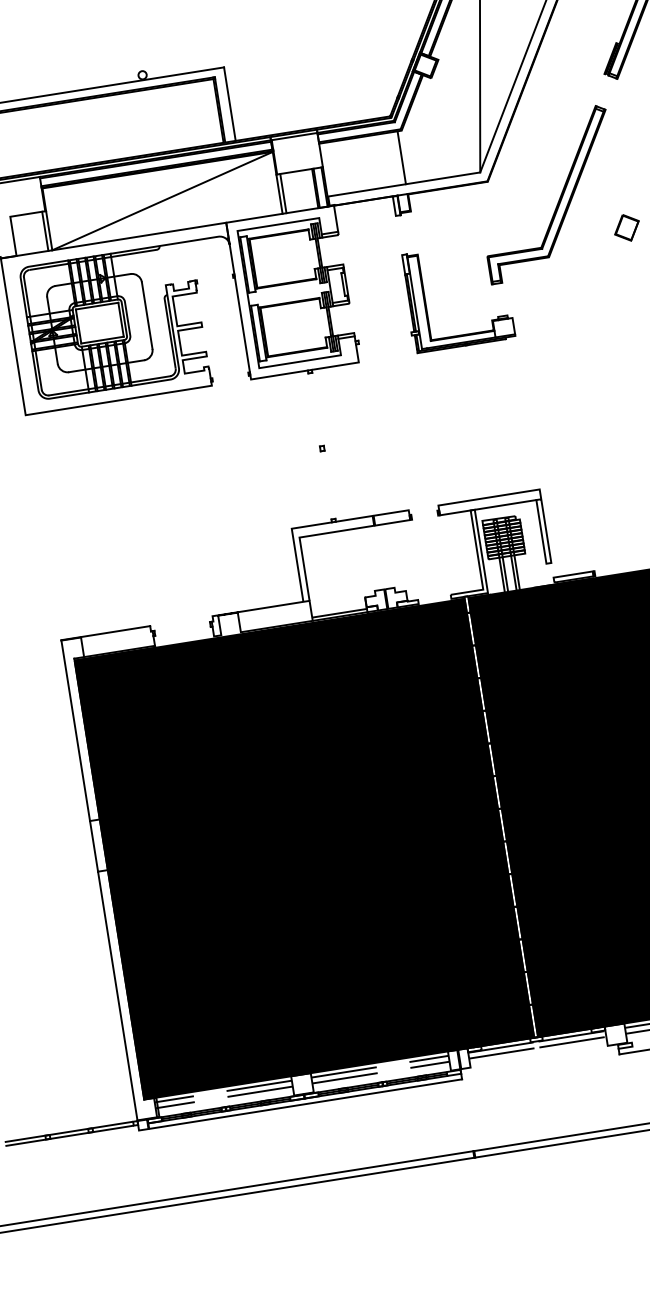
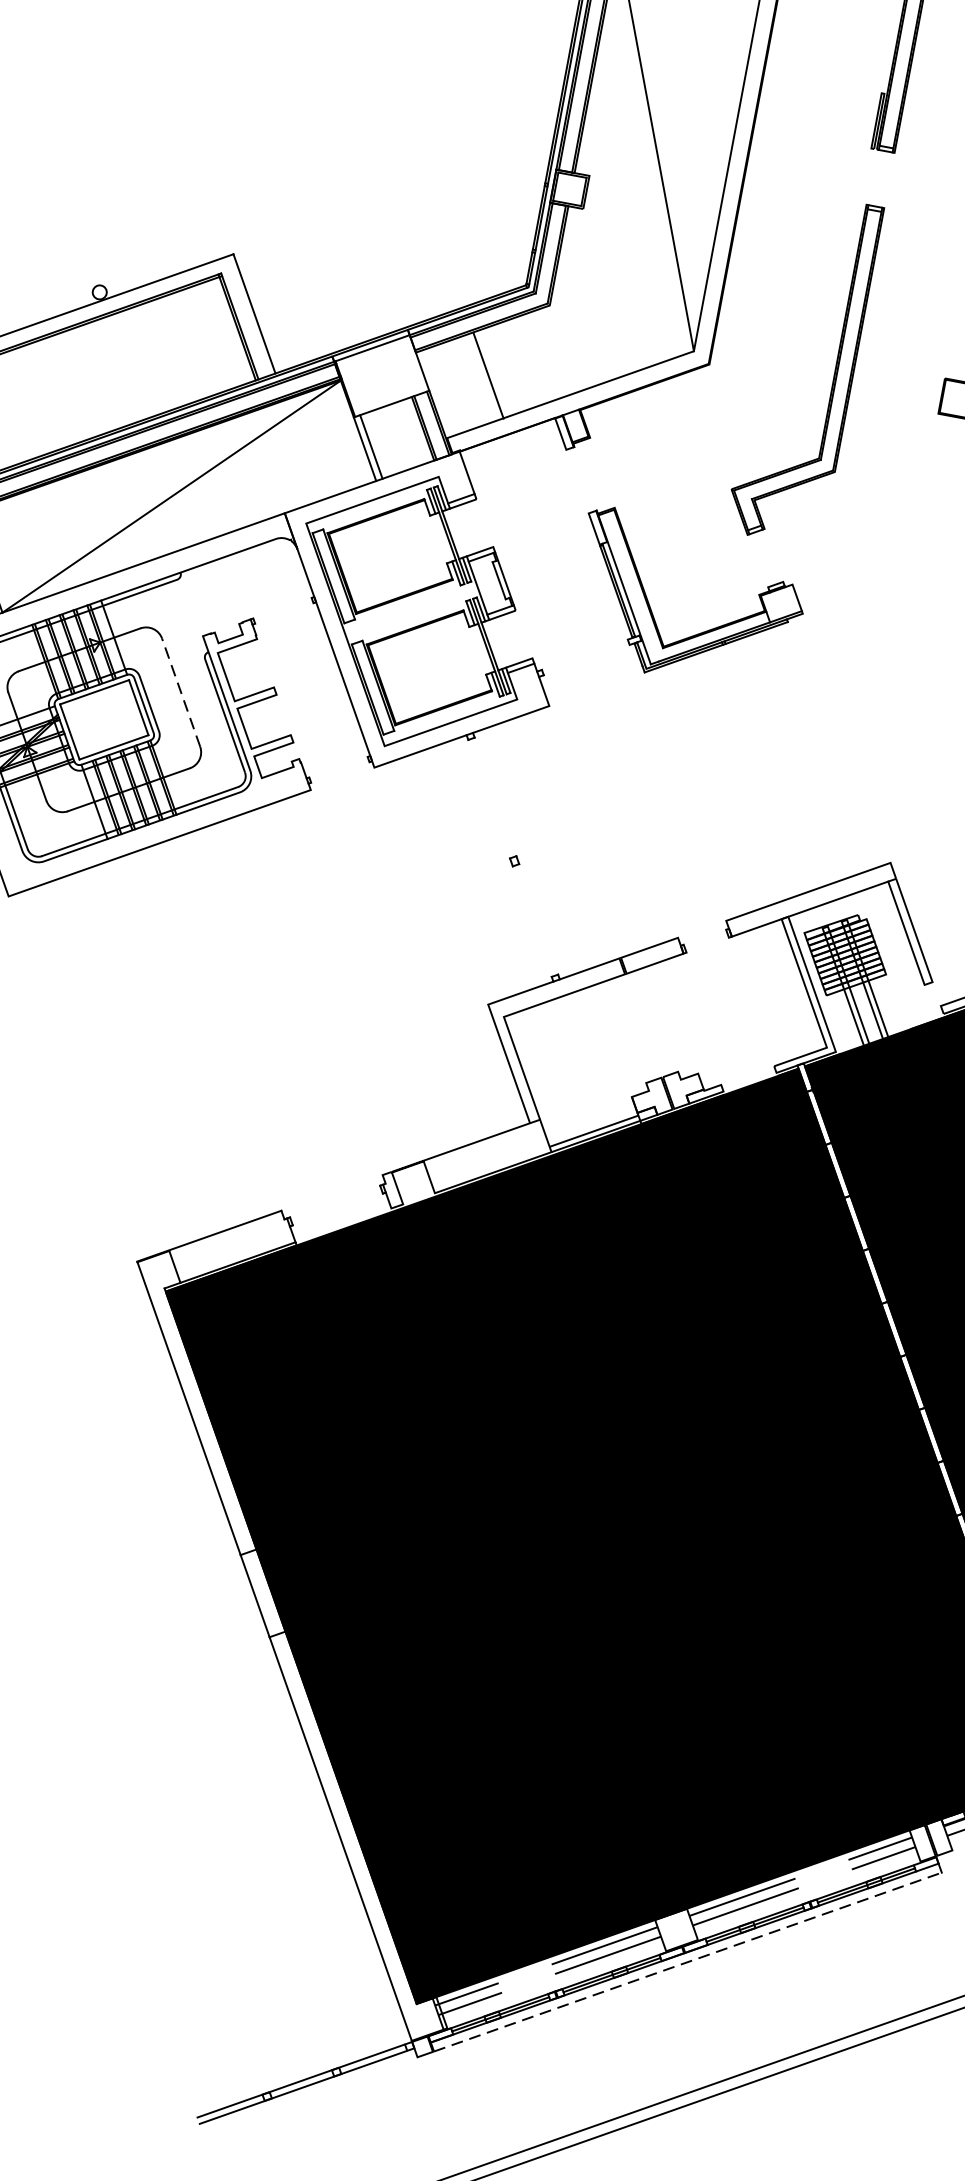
line: (401, 157) -> (487, 375), moved
line: (147, 315) -> (181, 692), solid -> dashed
line: (306, 1104) -> (689, 1962), solid -> dashed

